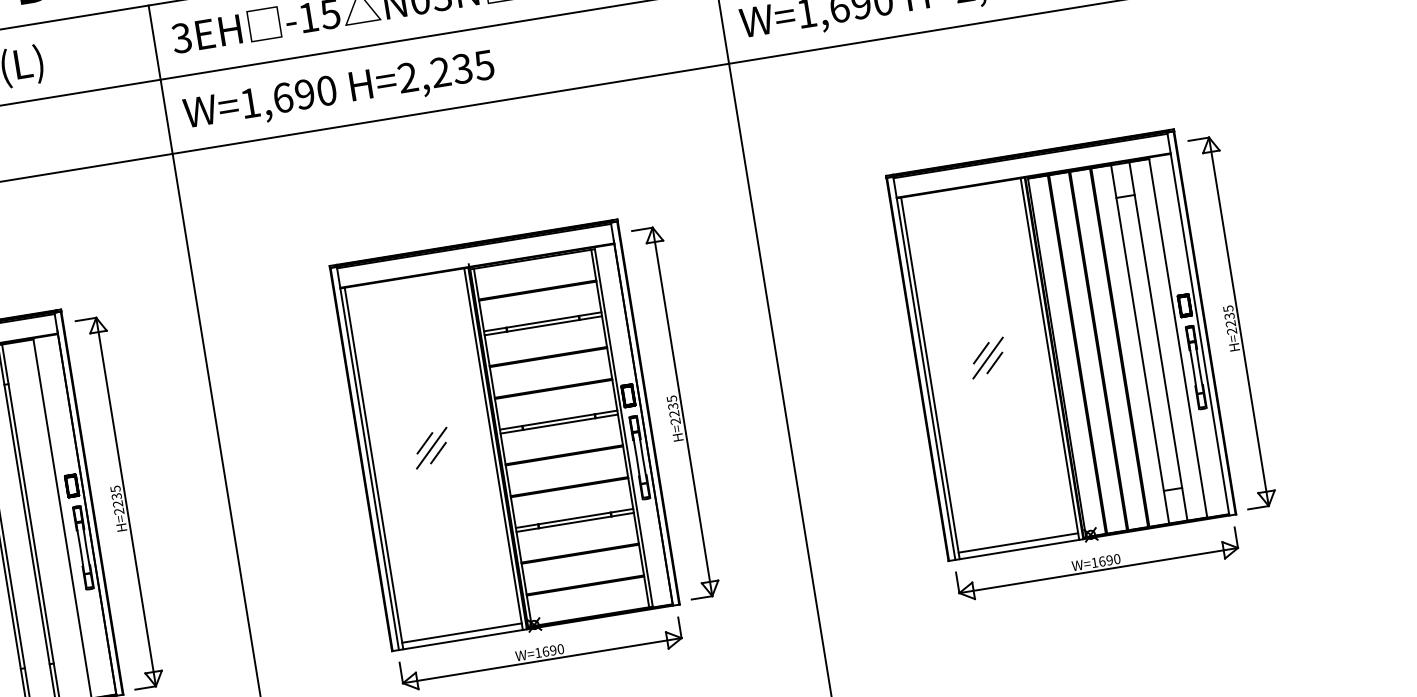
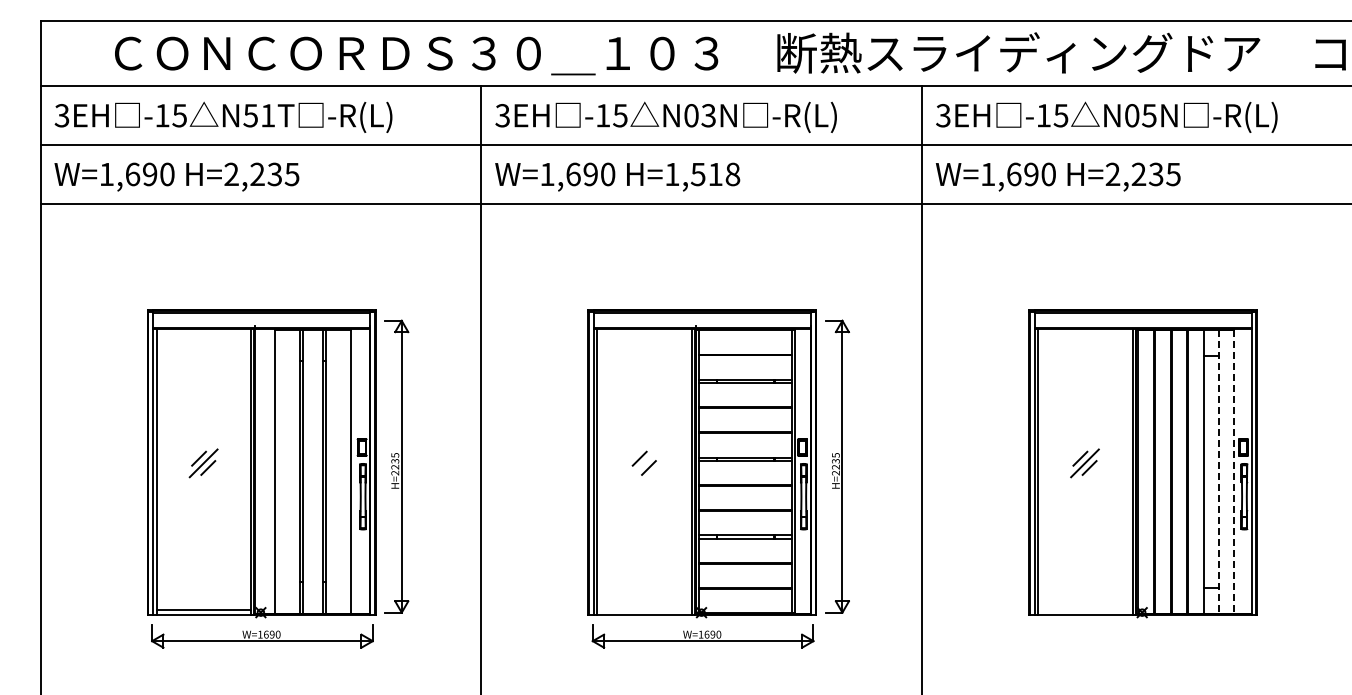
text: (446, 71) -> (702, 174), H=2,235 -> H=1,518
part: (1233, 322) -> (1278, 466), removed
line: (1178, 339) -> (1234, 472), solid -> dashed
line: (1158, 342) -> (1218, 472), solid -> dashed
line: (431, 448) -> (644, 463), removed
line: (1017, 542) -> (1084, 609), removed
part: (1097, 564) -> (1143, 636), removed
line: (461, 632) -> (644, 609), removed

